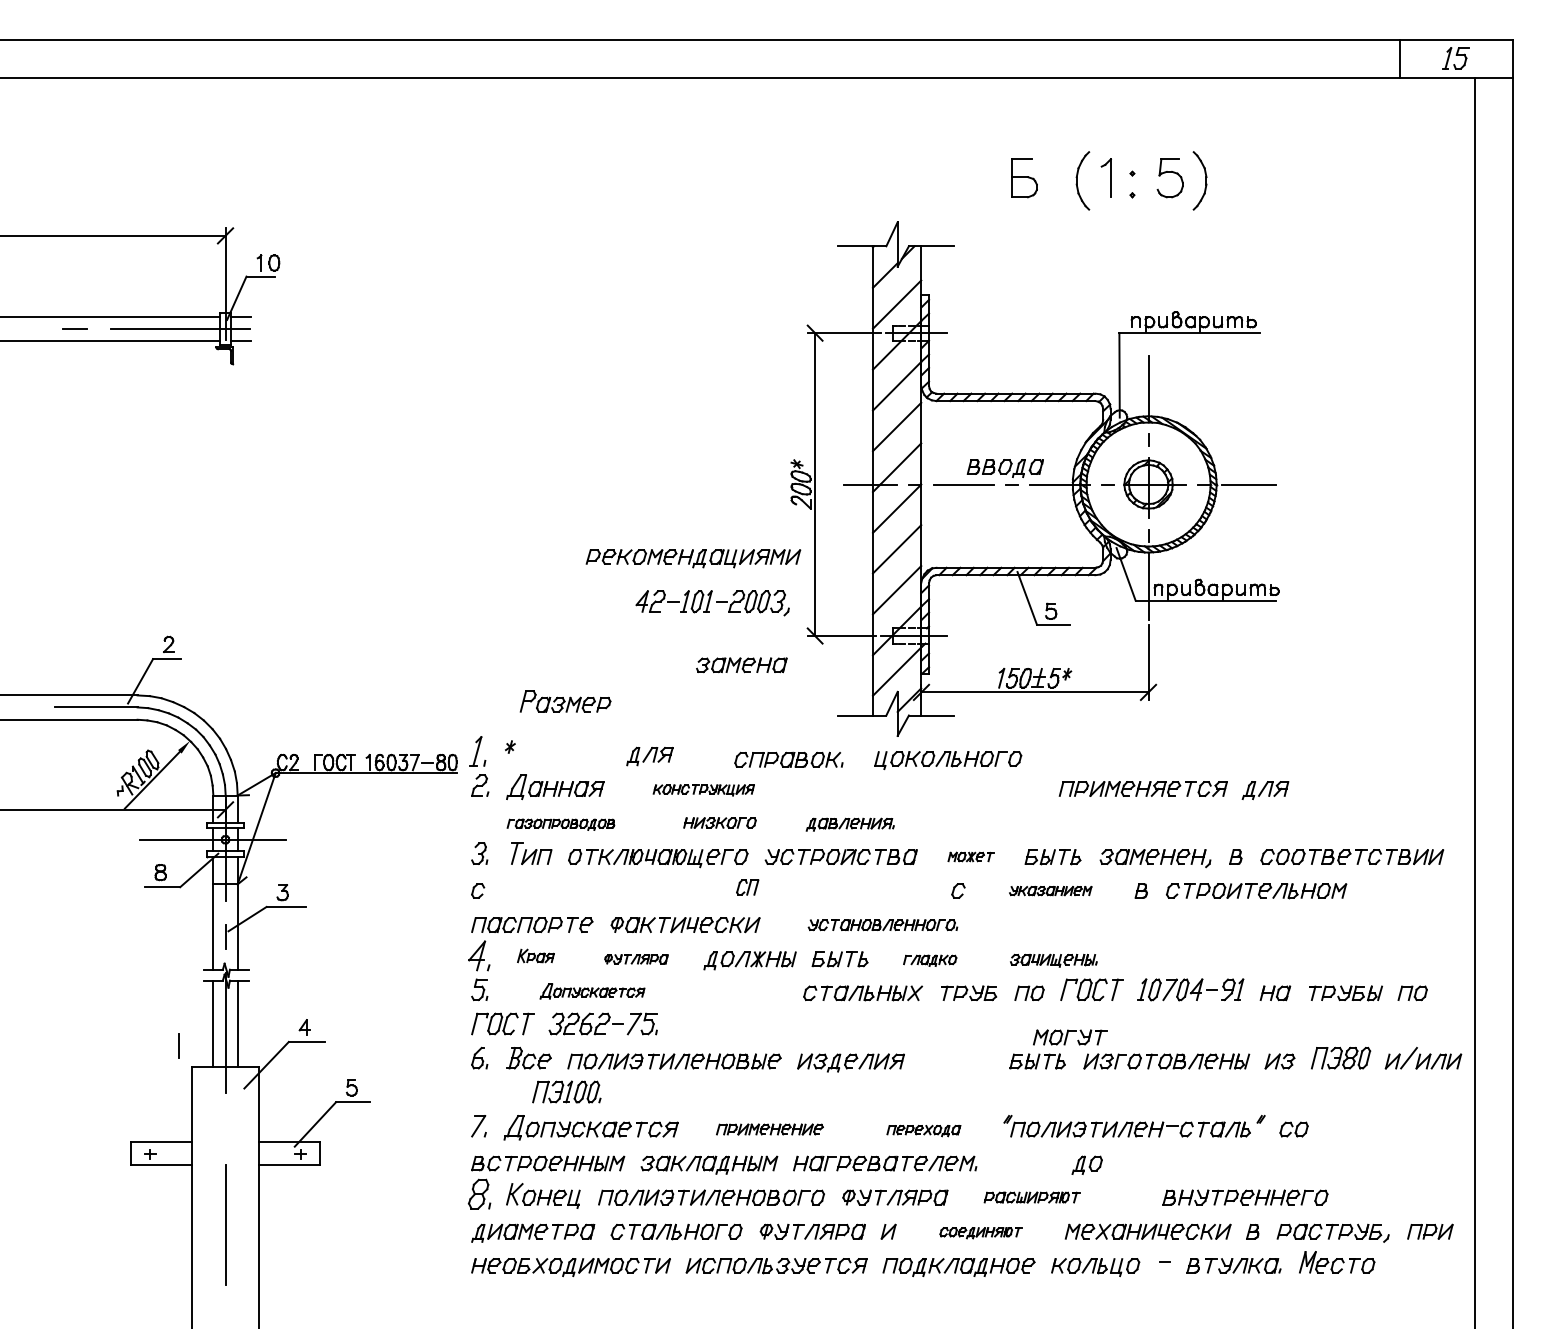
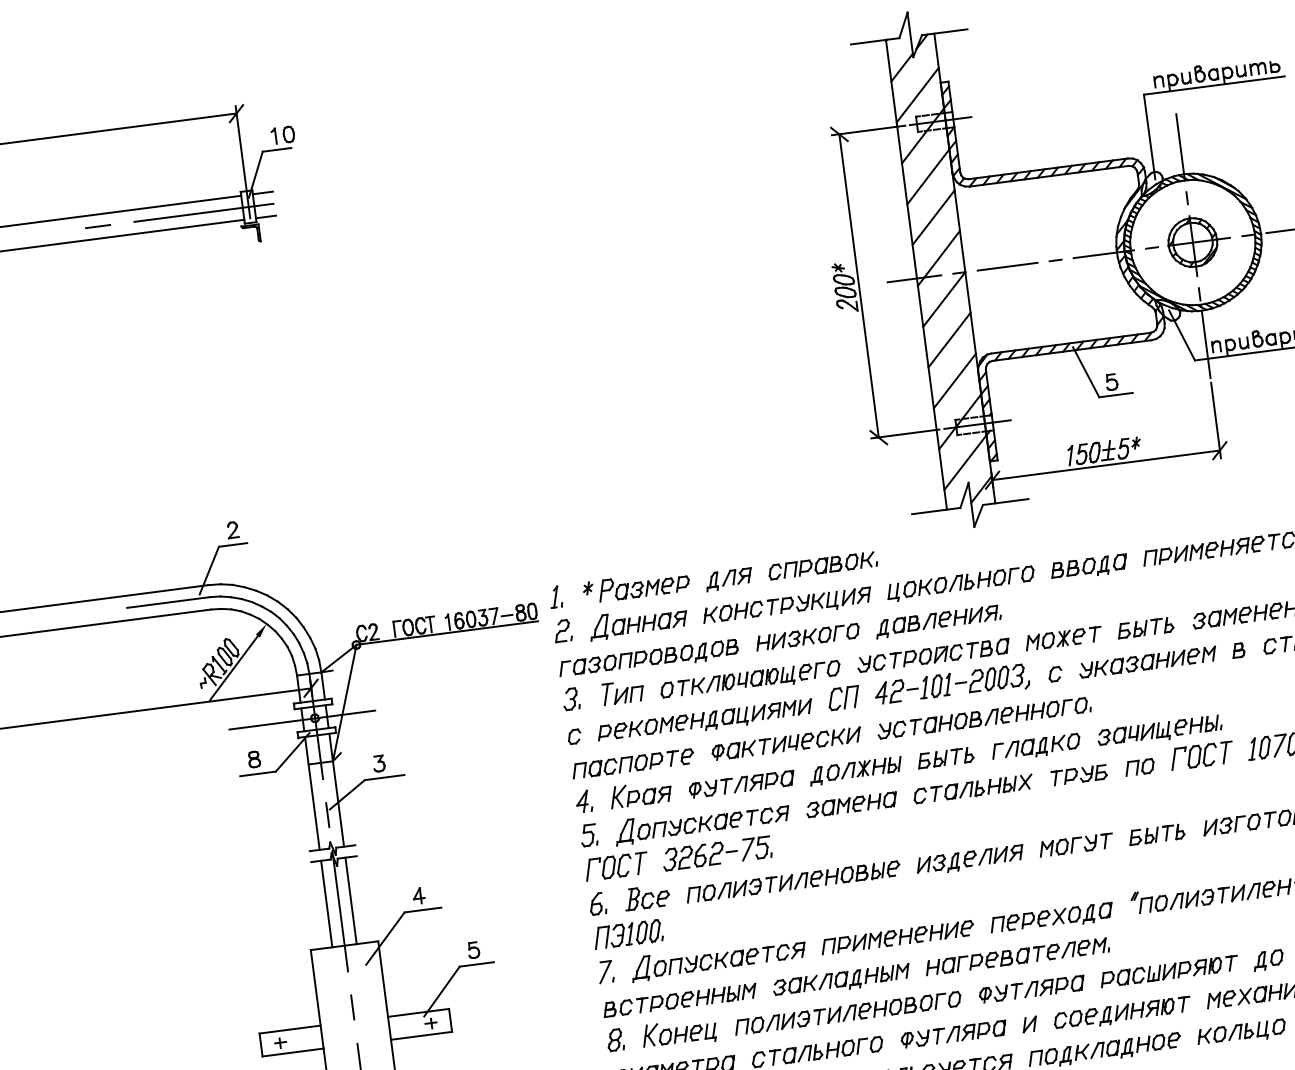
part: (1004, 468) -> (1088, 567), moved
part: (693, 558) -> (705, 721), moved
part: (712, 603) -> (952, 686), moved
part: (741, 665) -> (851, 805), moved
part: (565, 701) -> (643, 585), moved
part: (477, 751) -> (555, 597), size x0.71
part: (788, 759) -> (822, 565), moved
part: (948, 760) -> (961, 584), moved
part: (703, 790) -> (787, 606), size x1.67
part: (719, 822) -> (807, 636), size x1.43
part: (560, 824) -> (648, 659), size x1.67
part: (850, 824) -> (938, 621), size x1.43
part: (970, 856) -> (1062, 638), size x1.67
part: (747, 887) -> (843, 698), size x1.43
part: (1050, 890) -> (1147, 661), size x1.67
part: (882, 925) -> (983, 718), size x1.43
part: (479, 955) -> (584, 801), size x0.71
part: (535, 955) -> (640, 793), size x1.67
part: (636, 959) -> (741, 784), size x1.67
part: (929, 960) -> (1035, 747), size x1.67
part: (1053, 960) -> (1159, 731), size x1.43
part: (592, 991) -> (702, 822), size x1.67
part: (1070, 1037) -> (1076, 845), moved
line: (178, 1045) -> (352, 1007), moved
part: (566, 1091) -> (627, 933), moved
part: (769, 1129) -> (897, 937), size x1.43
part: (923, 1130) -> (1051, 918), size x1.67
part: (1086, 1164) -> (1267, 959), moved
part: (479, 1194) -> (615, 1040), size x0.71
part: (1032, 1197) -> (1169, 971), size x1.43
part: (980, 1232) -> (1121, 1013), size x1.67

